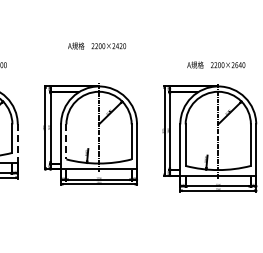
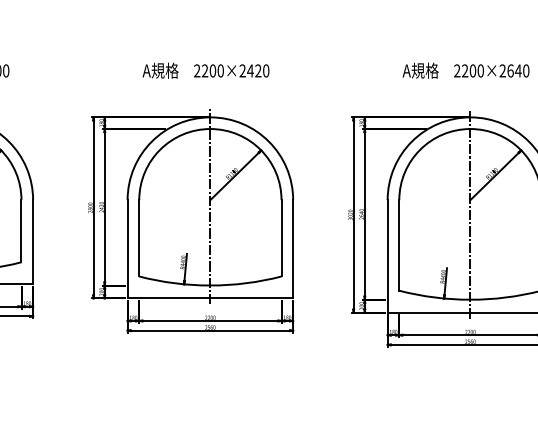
text: (97, 45) -> (206, 69), moved
line: (66, 142) -> (139, 239), dashed -> solid
line: (17, 144) -> (32, 243), dashed -> solid

